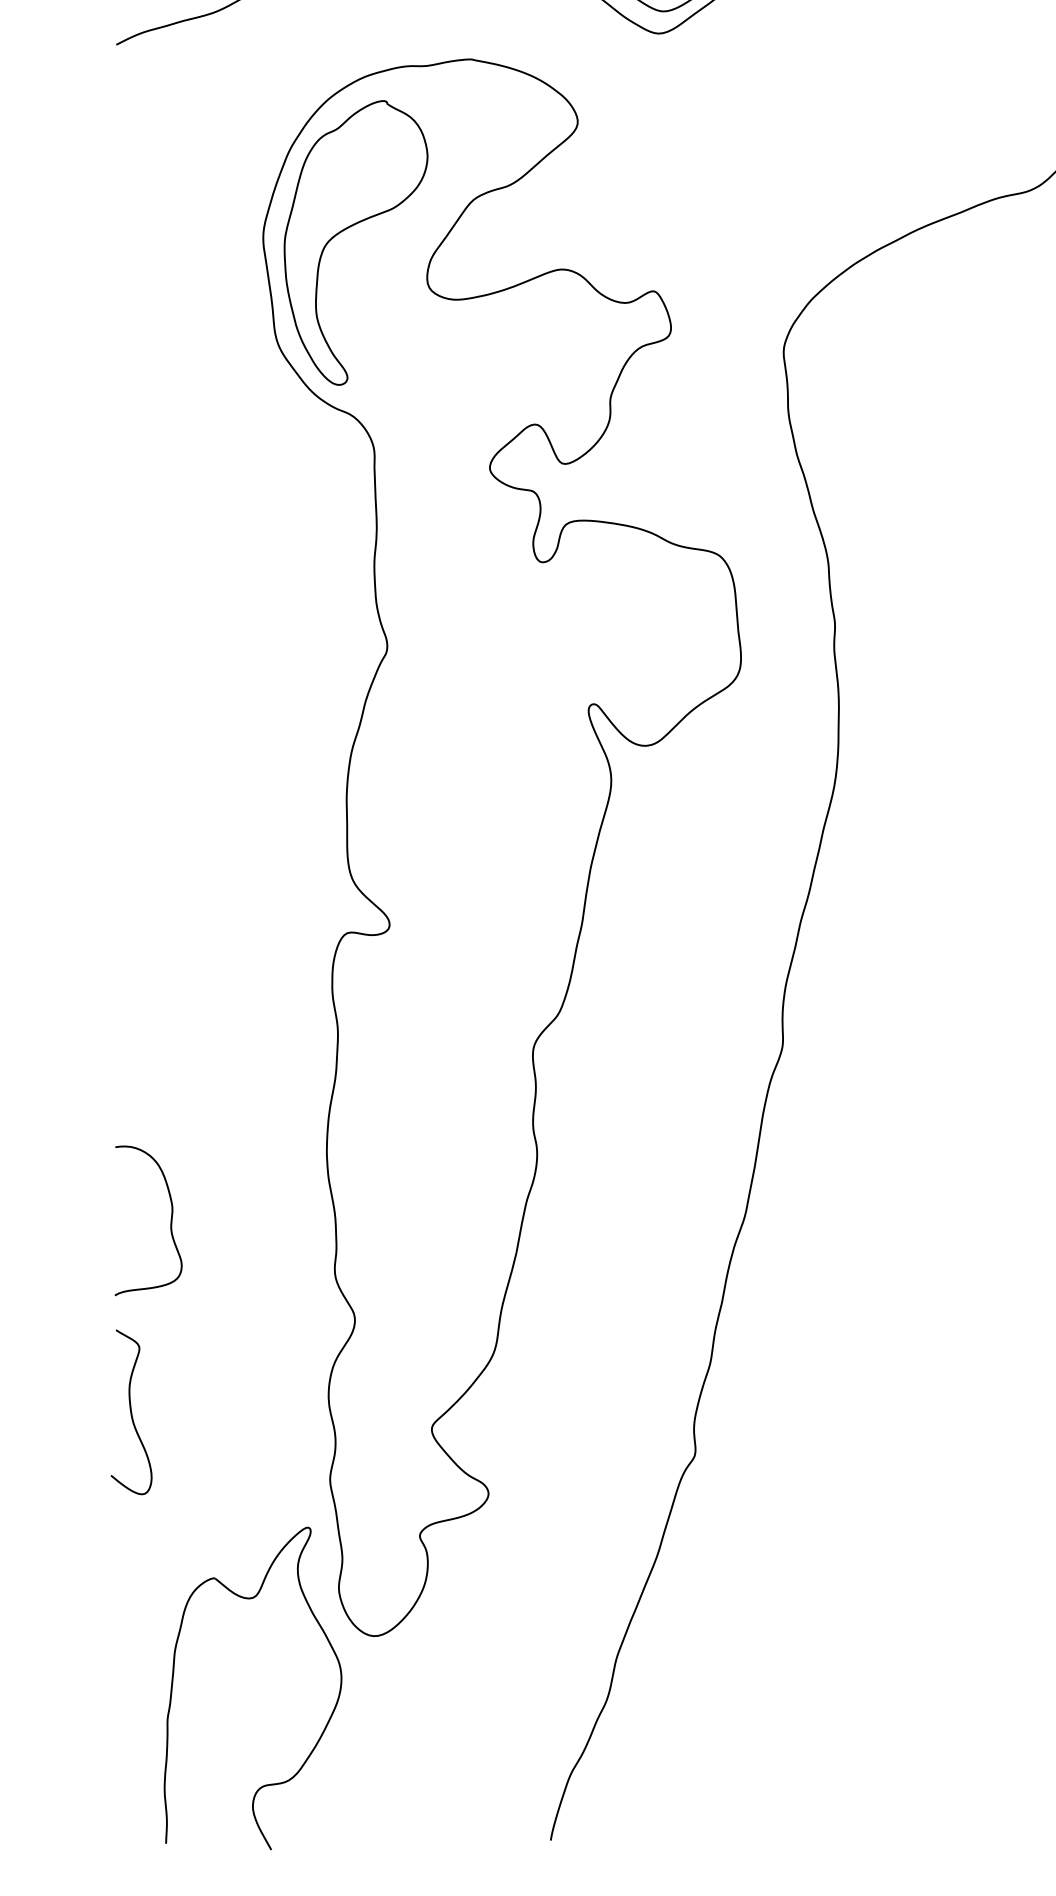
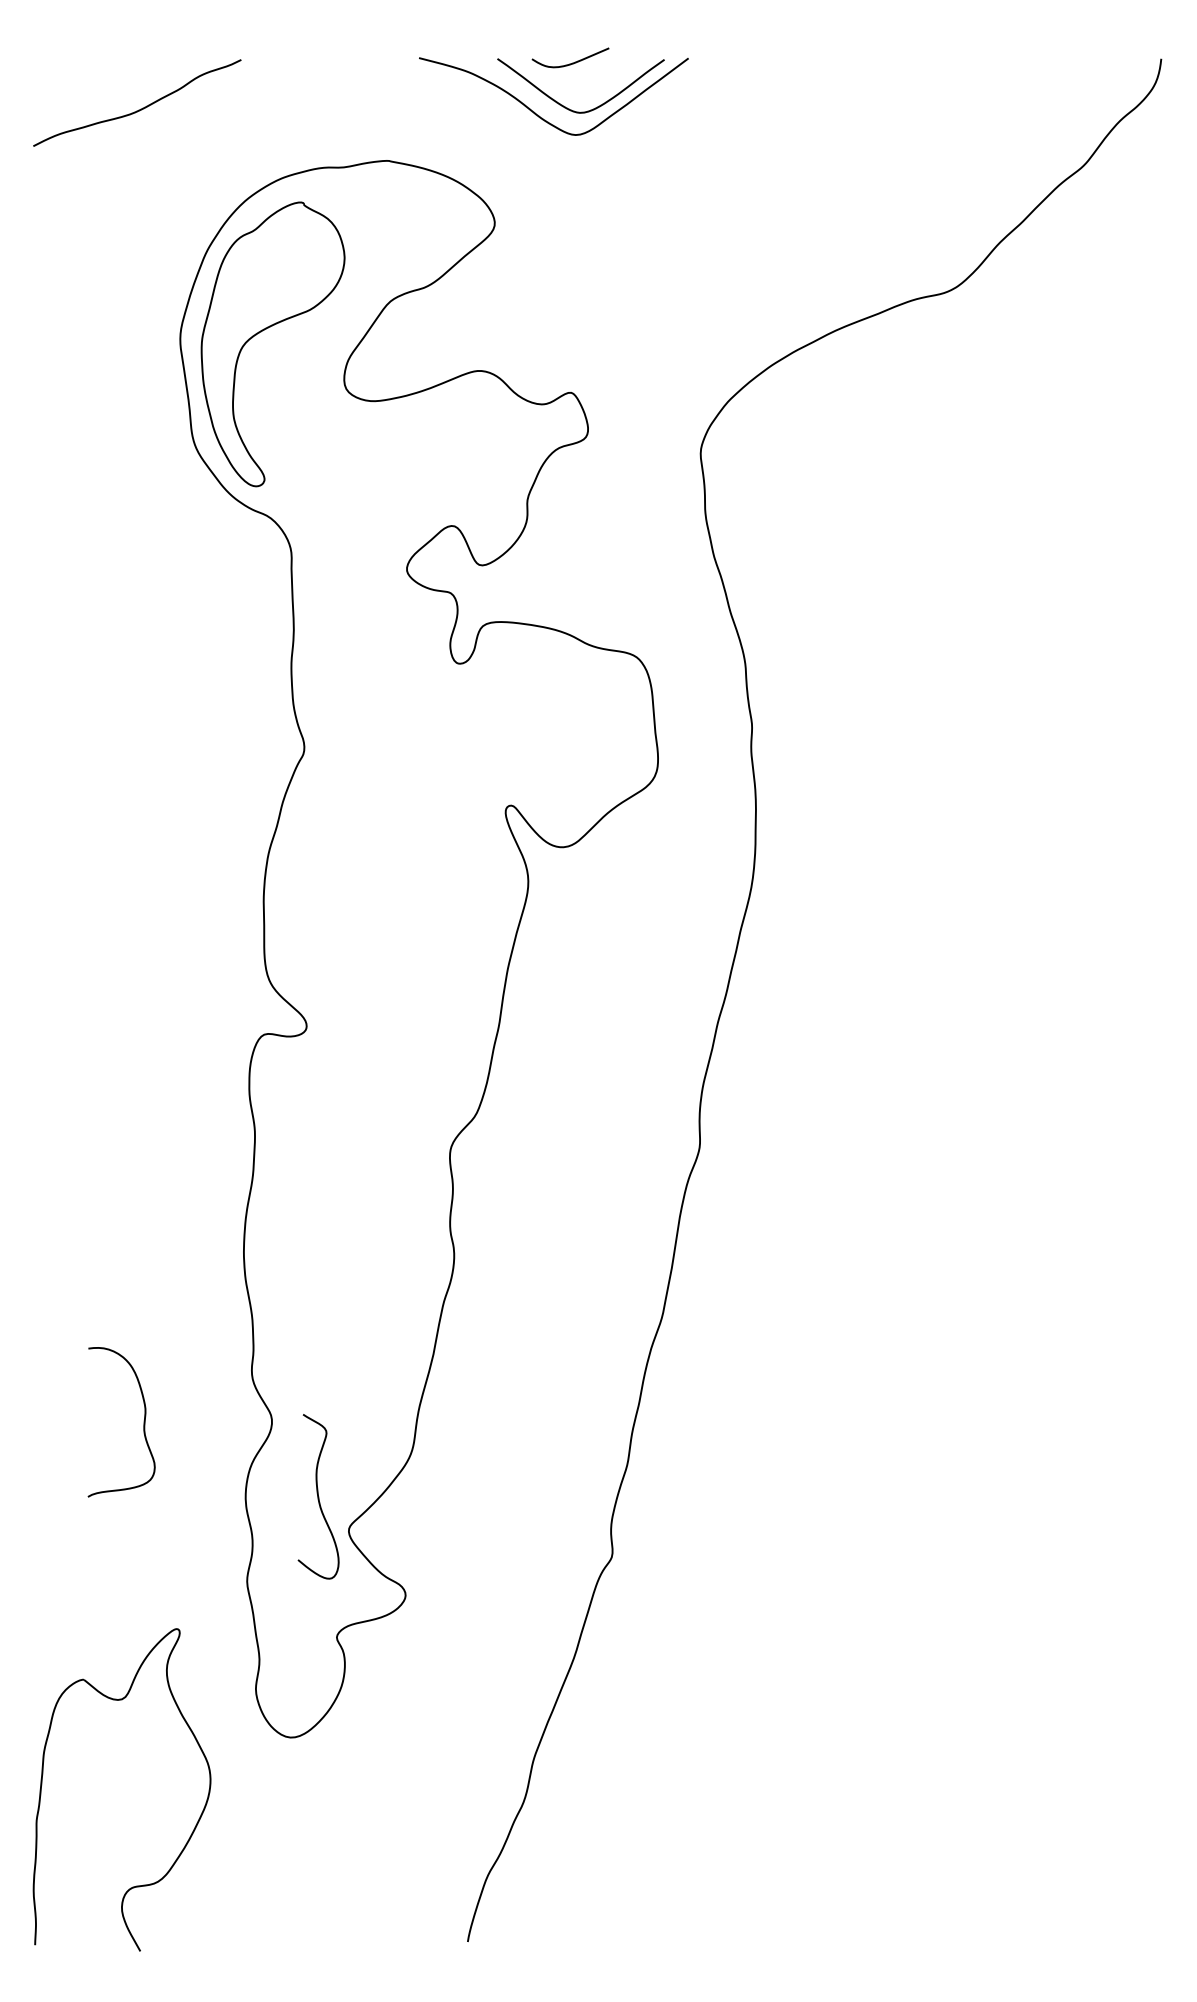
curve: (170, 1221) -> (143, 1422), moved
curve: (131, 1412) -> (318, 1496), moved
part: (173, 1684) -> (42, 1785), moved

